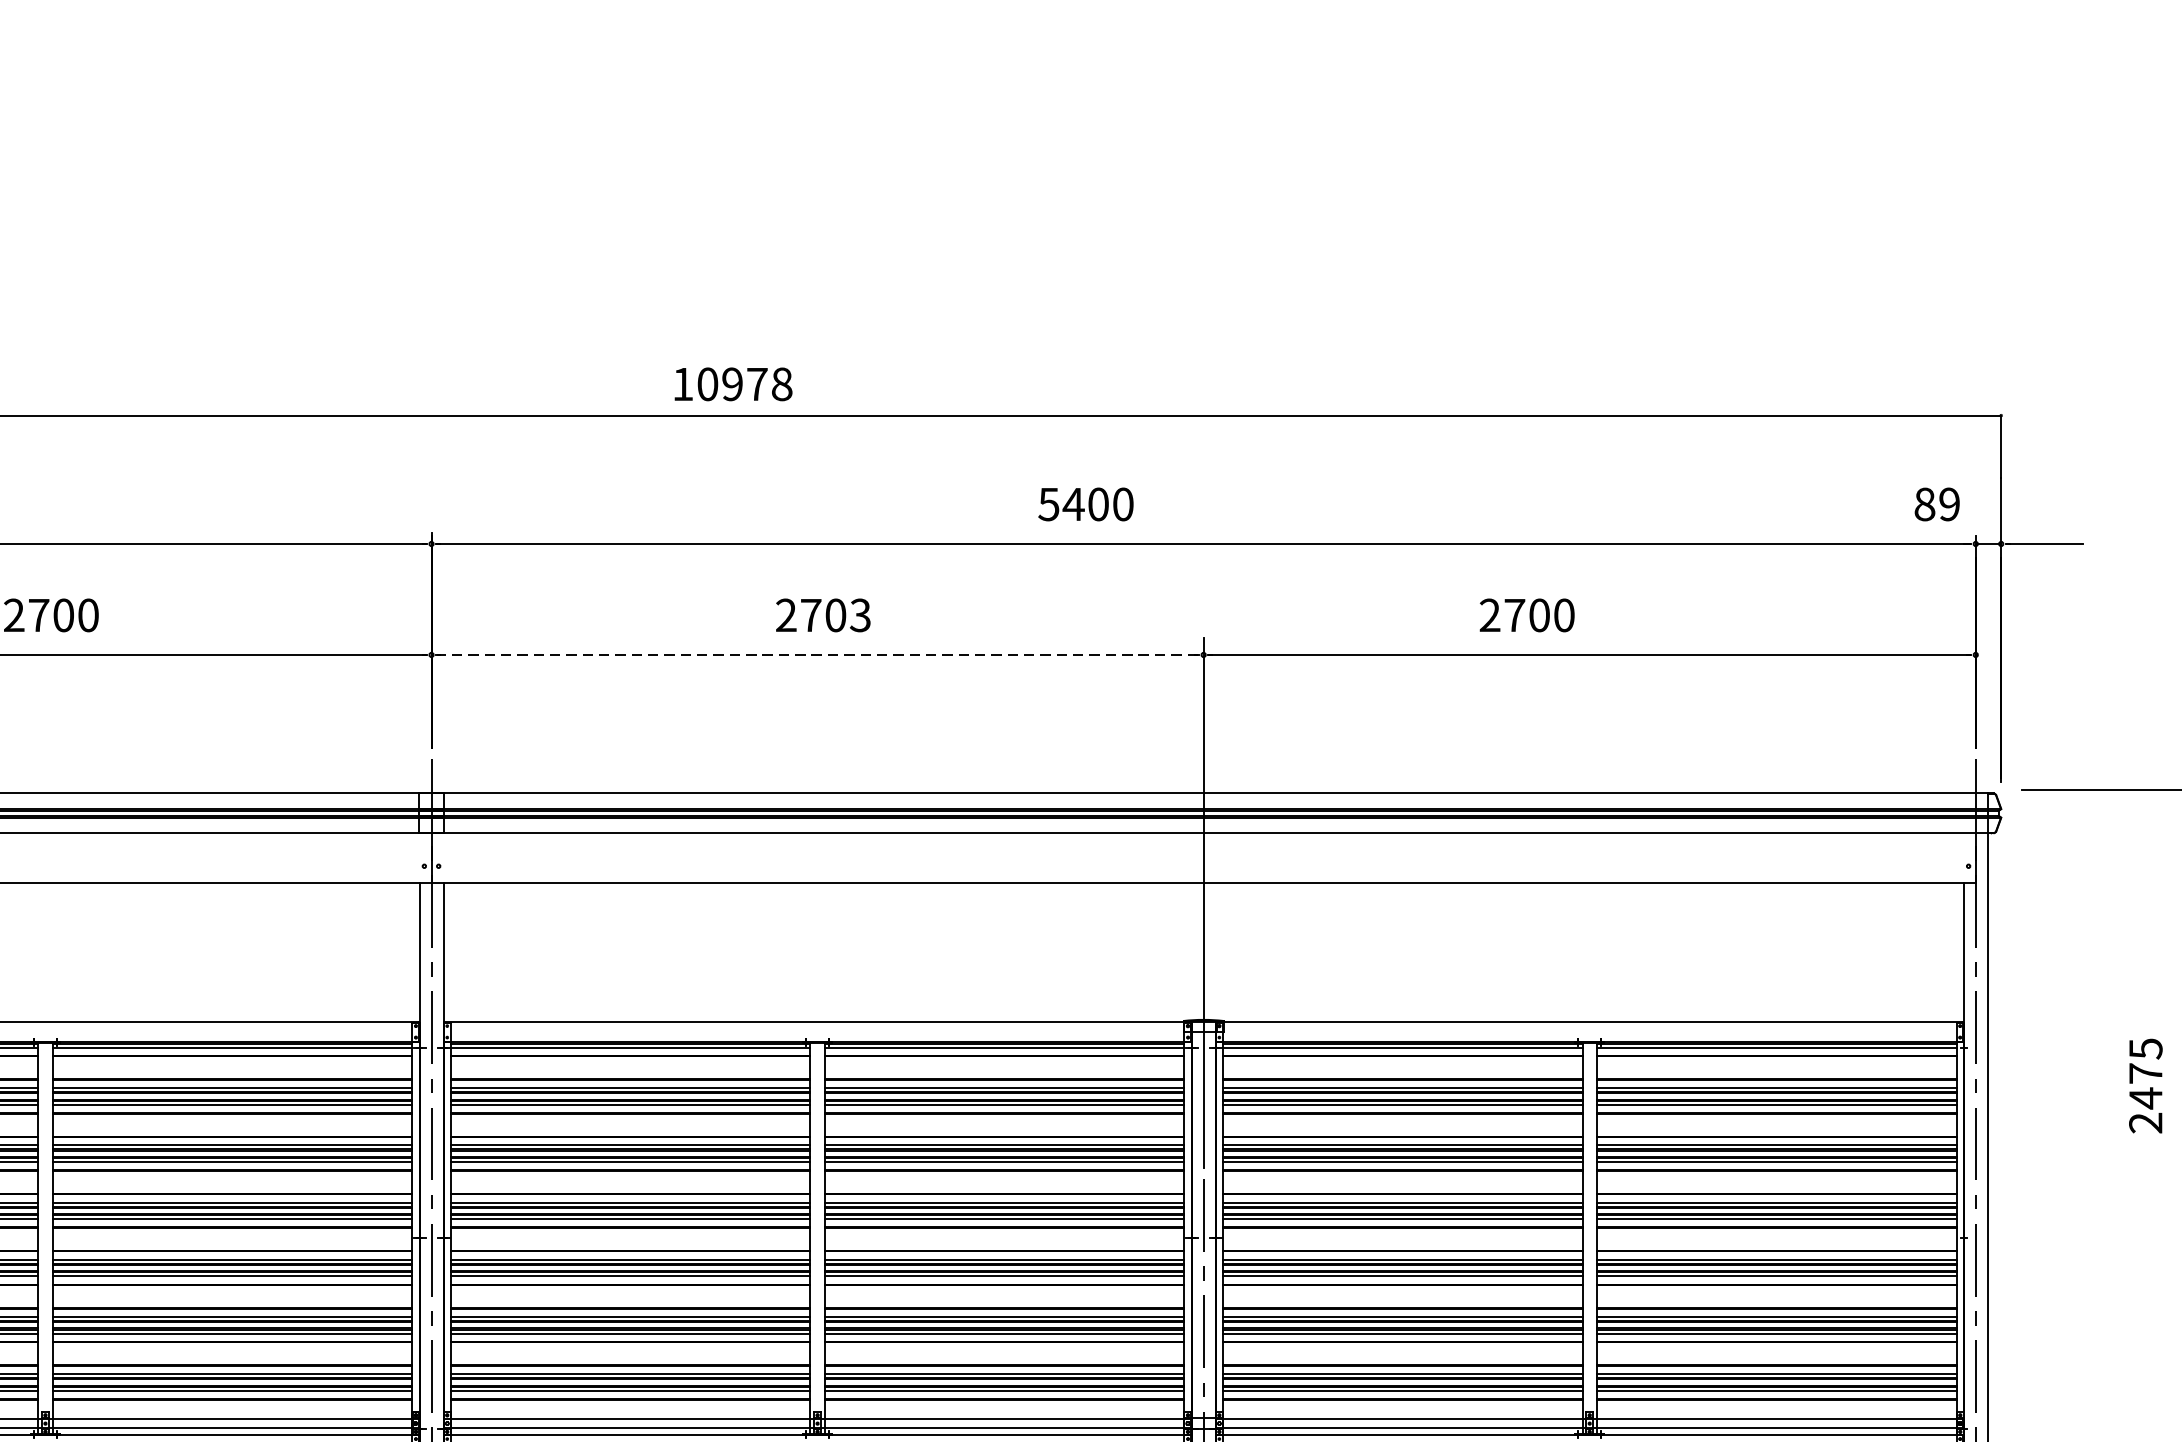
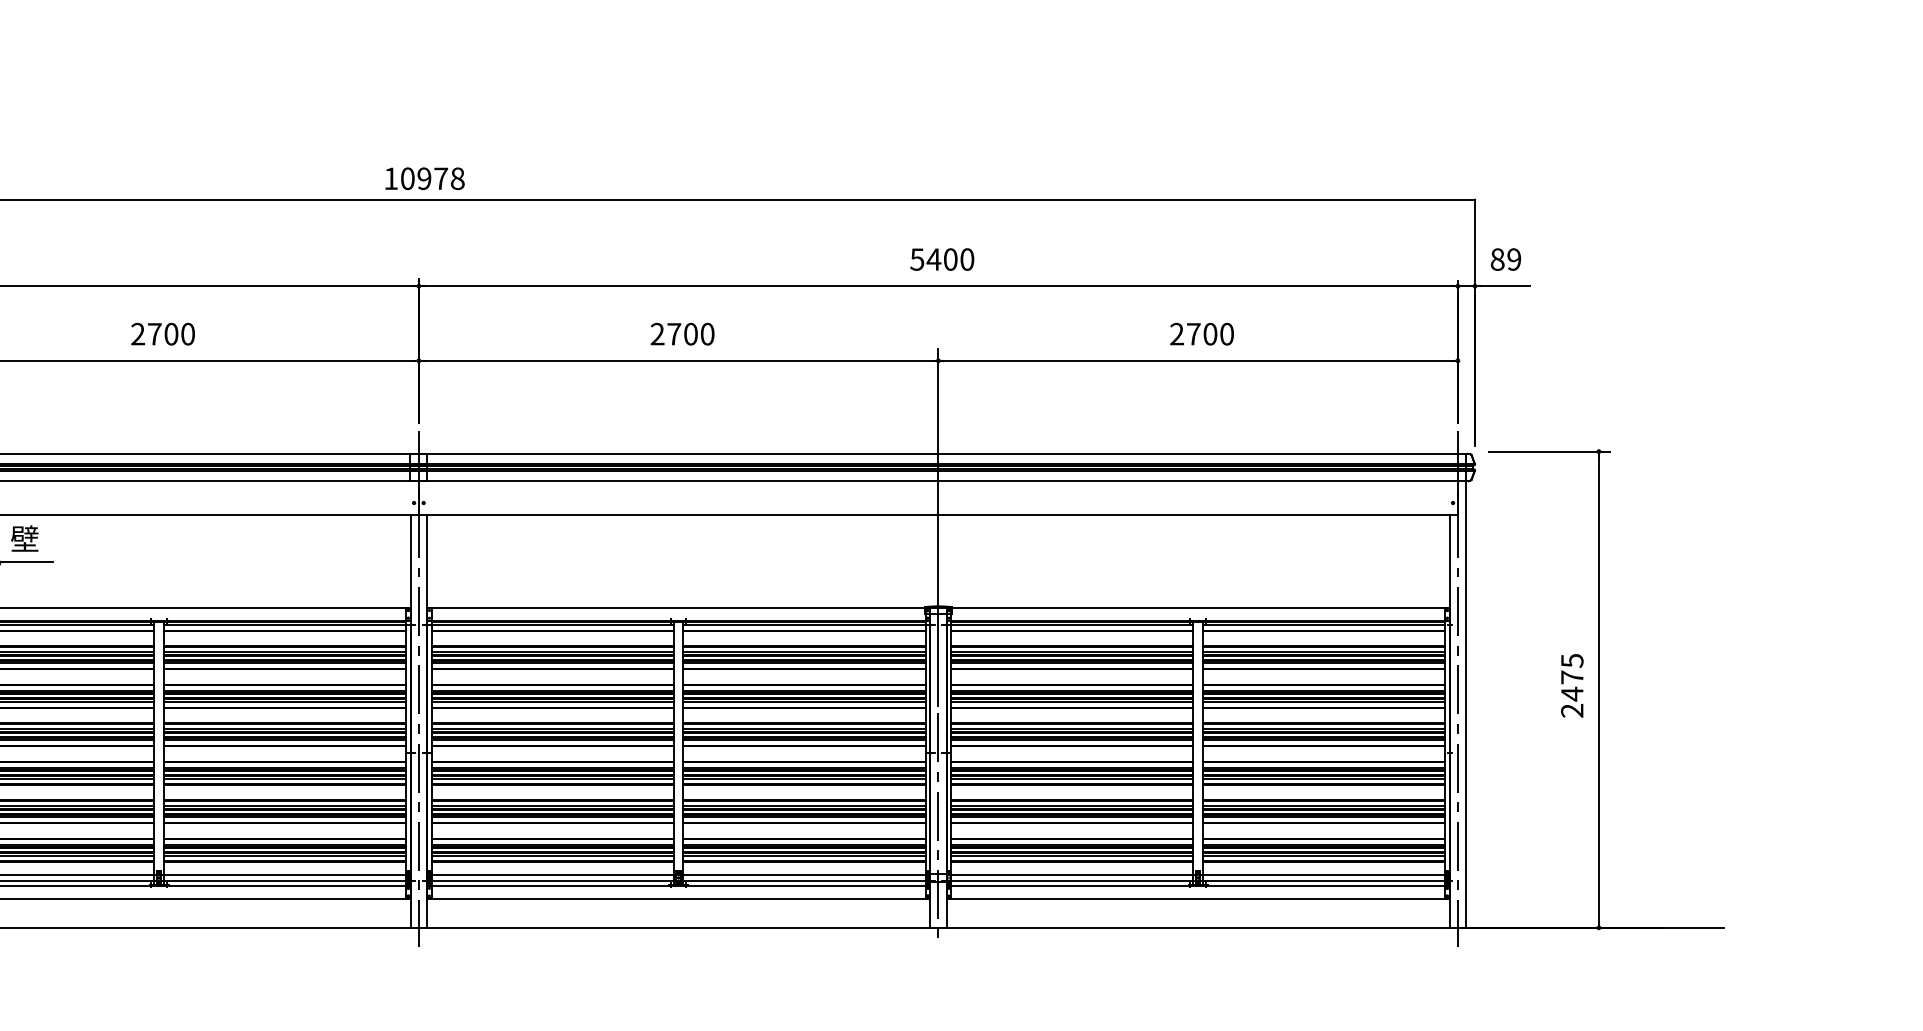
text: (732, 383) -> (424, 178), moved
text: (1086, 504) -> (942, 259), moved
text: (1936, 504) -> (1505, 259), moved
text: (1526, 614) -> (1201, 333), moved
text: (860, 615) -> (707, 334), 2703 -> 2700
line: (817, 654) -> (678, 360), dashed -> solid
text: (2146, 1085) -> (1572, 685), moved

